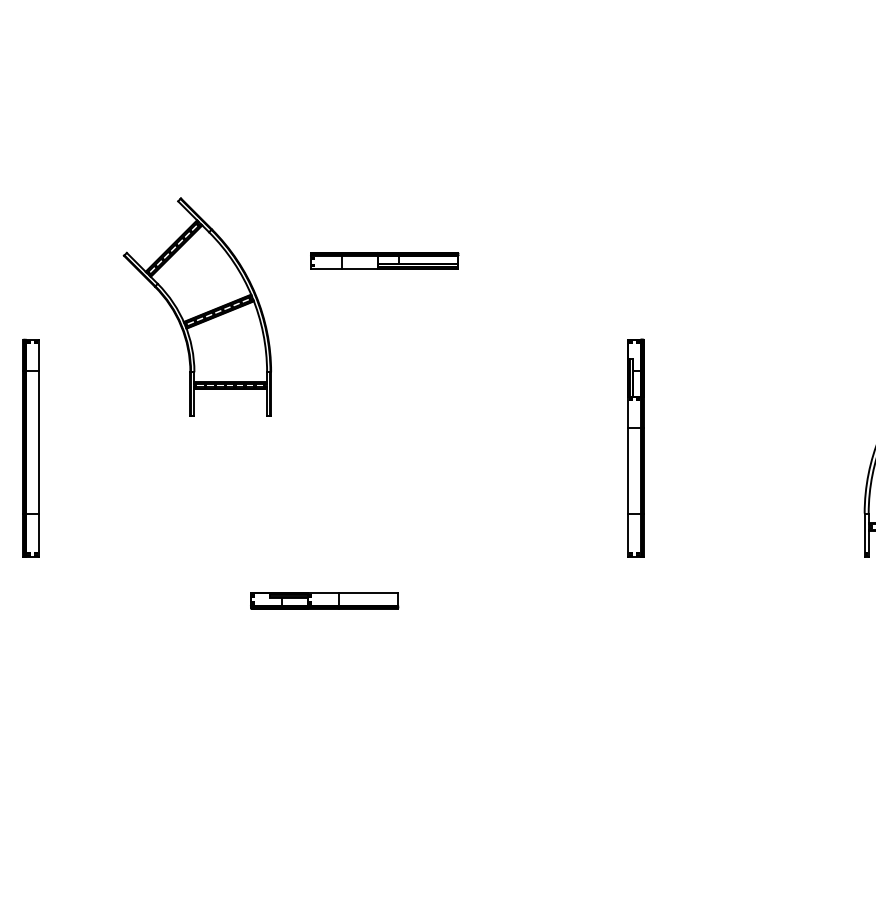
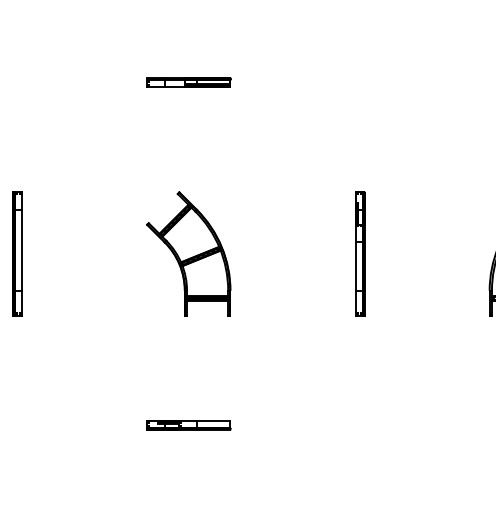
part: (384, 260) -> (188, 82), moved
part: (197, 306) -> (188, 253), moved
part: (324, 601) -> (188, 425), moved

